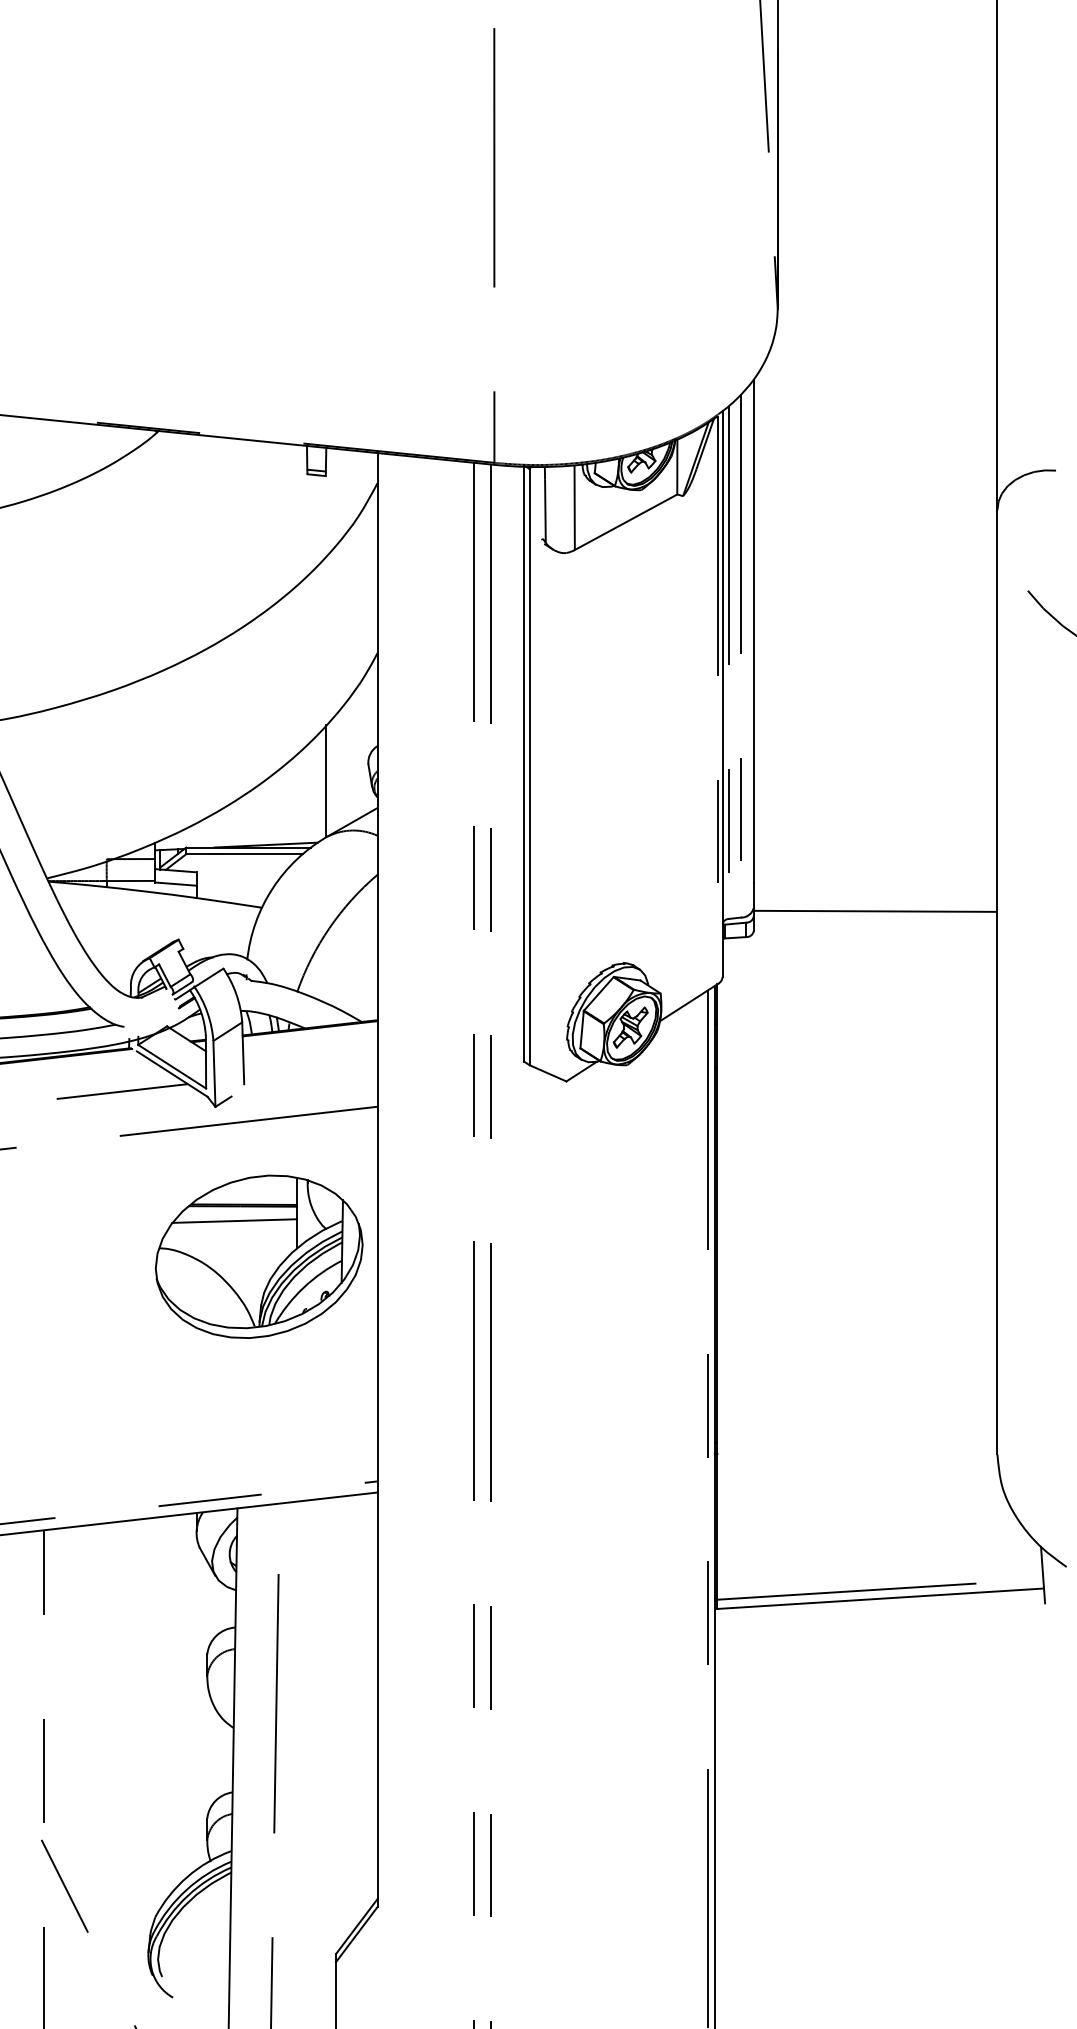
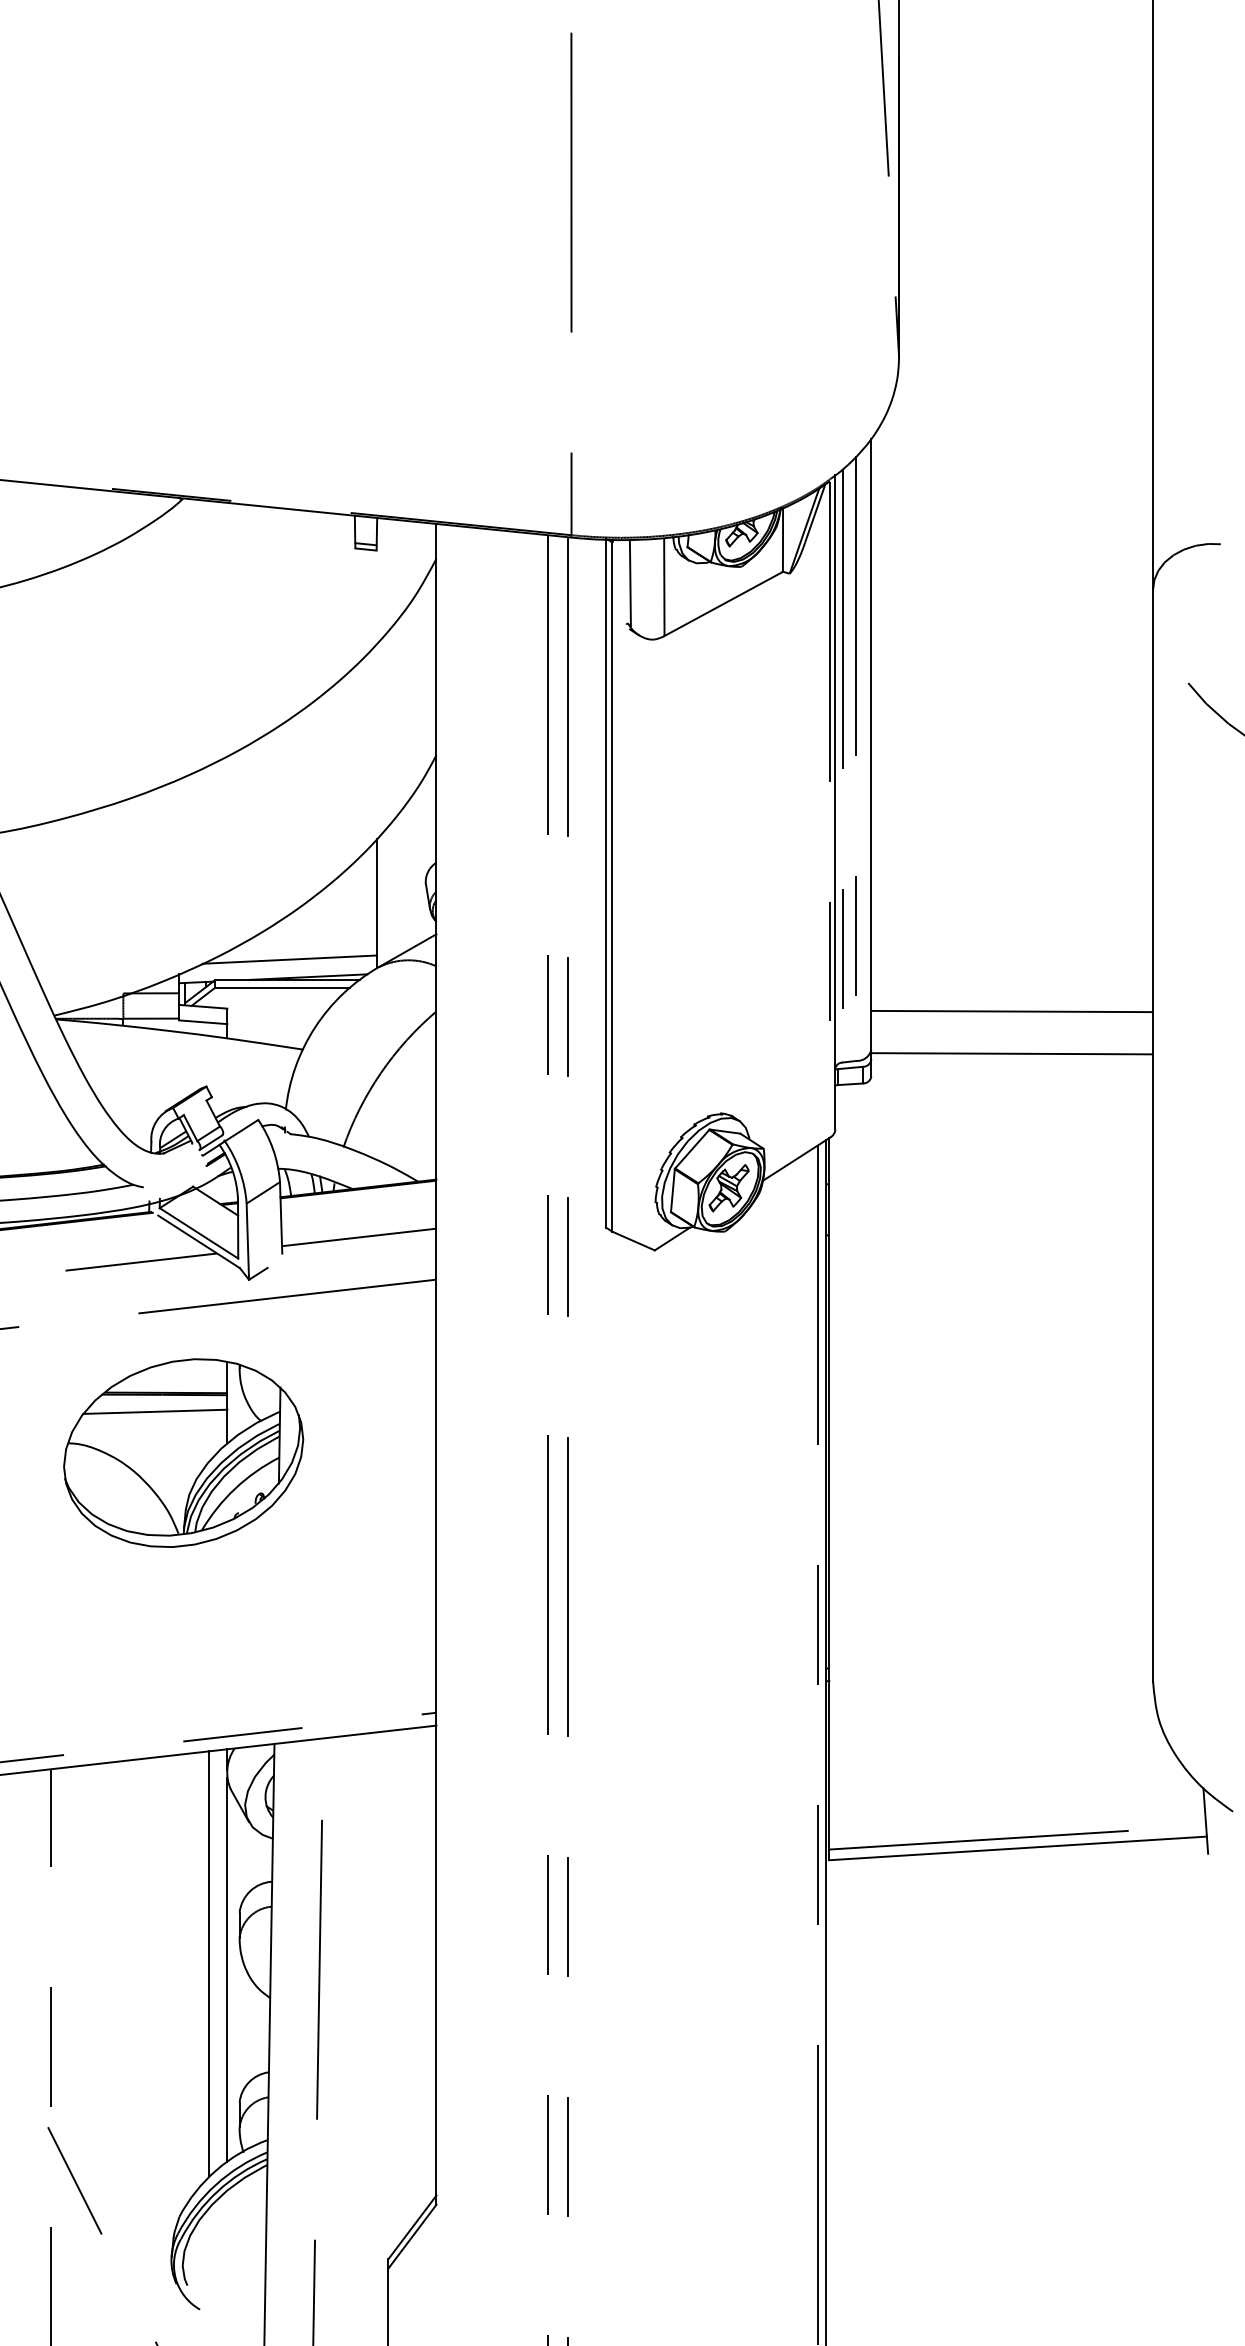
line: (250, 829) -> (289, 959), added
line: (875, 874) -> (1012, 1011), added
line: (311, 1070) -> (359, 1237), added
part: (259, 1256) -> (183, 1452), moved
line: (181, 1698) -> (209, 1963), added
line: (196, 1703) -> (227, 1969), added

